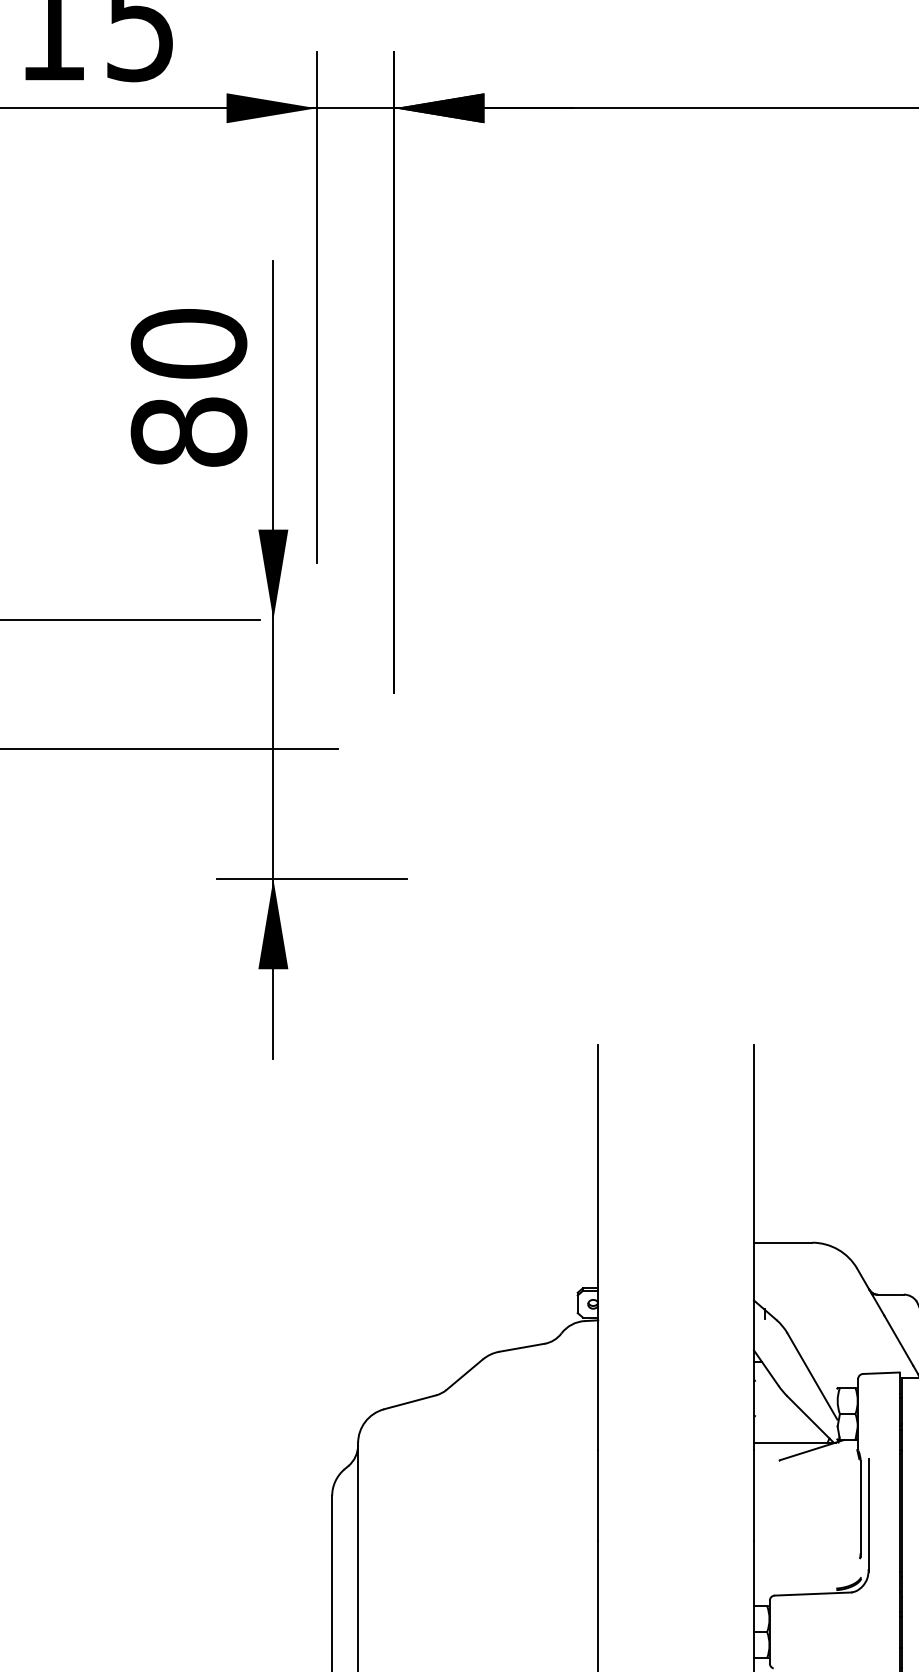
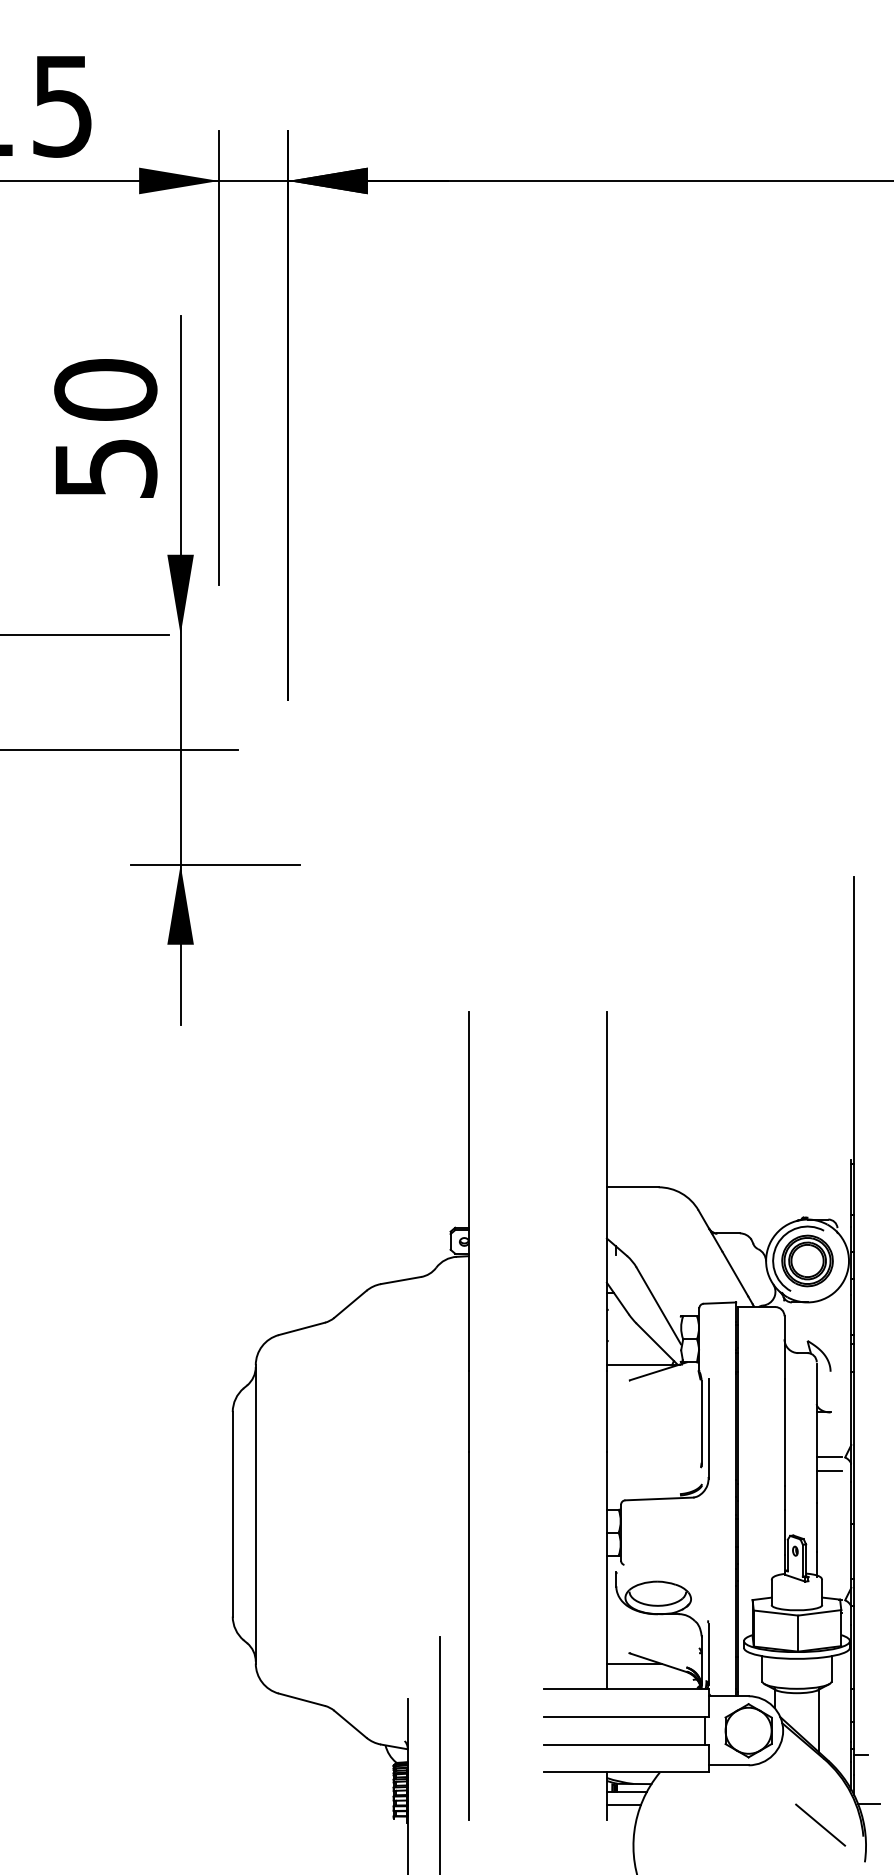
text: (188, 432) -> (105, 468), 80 -> 50

